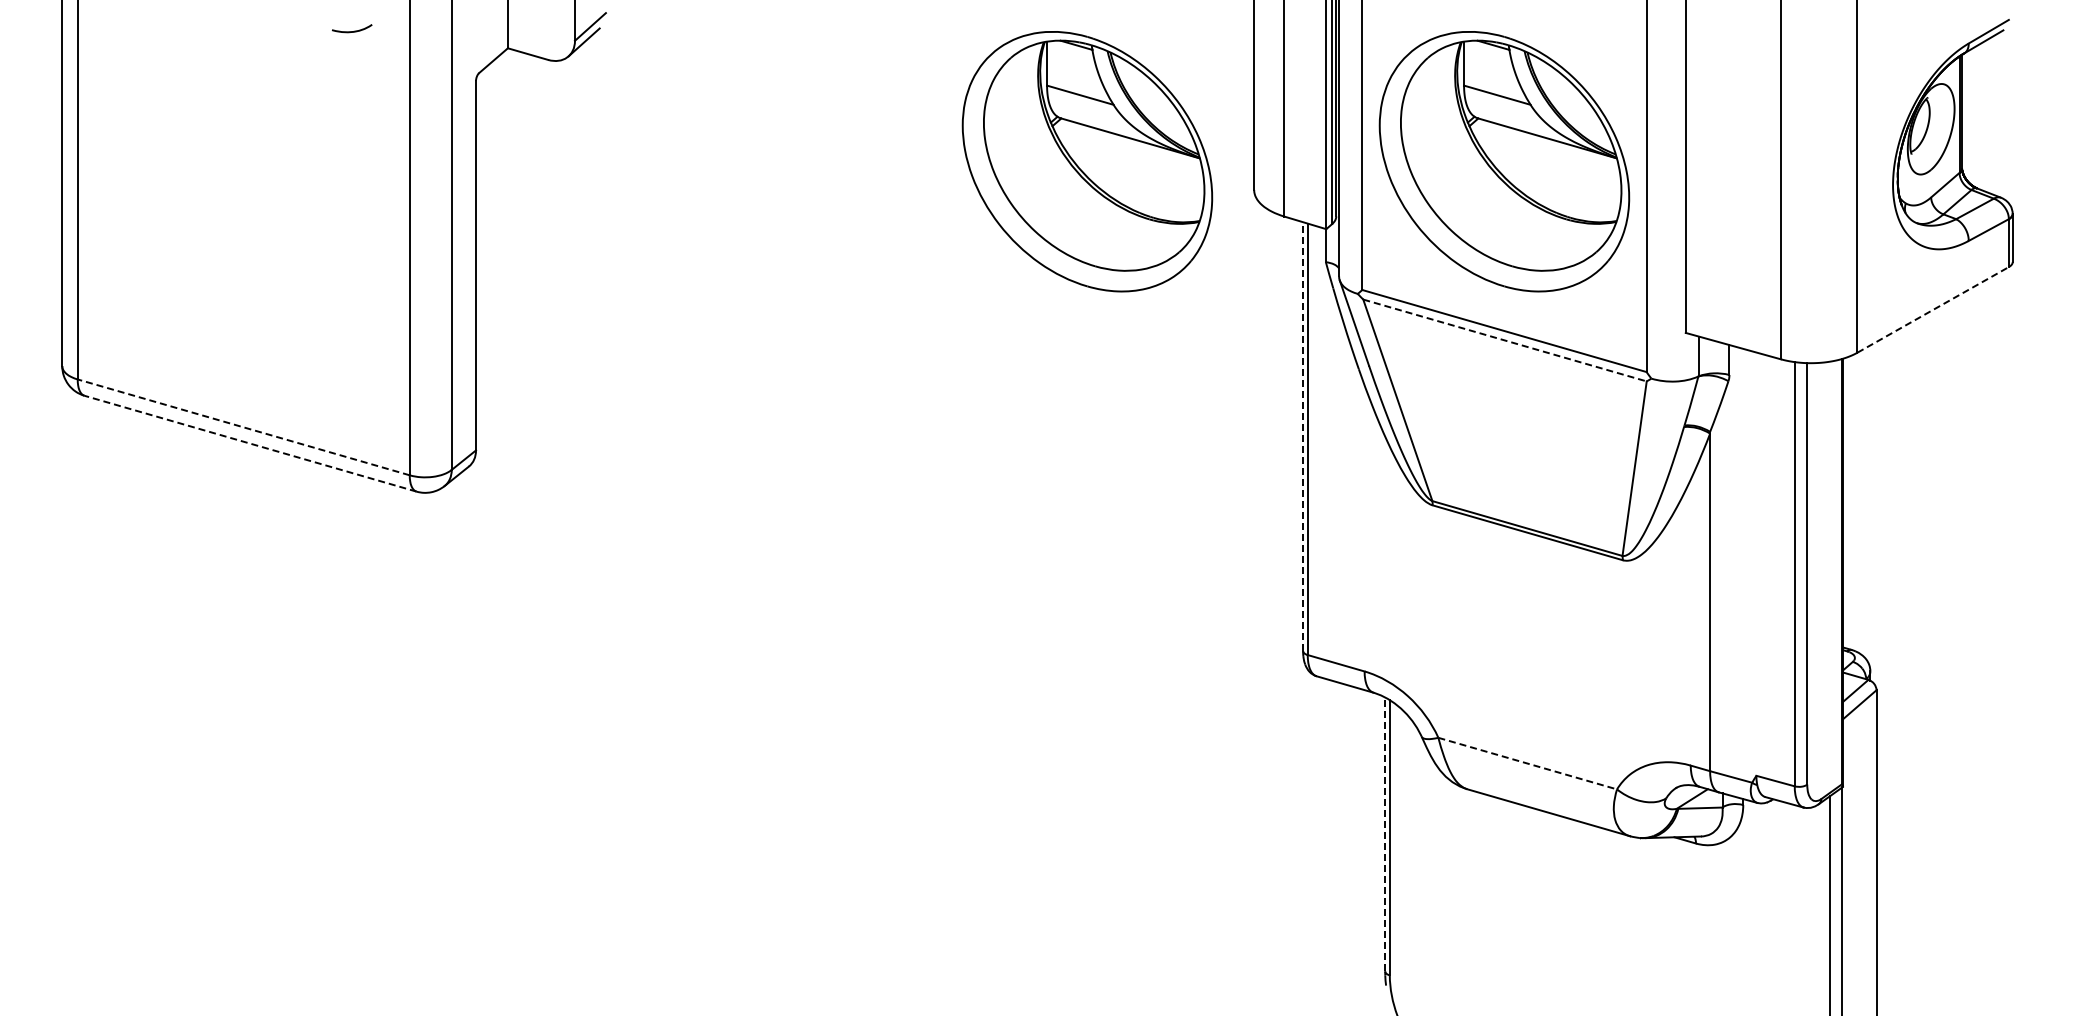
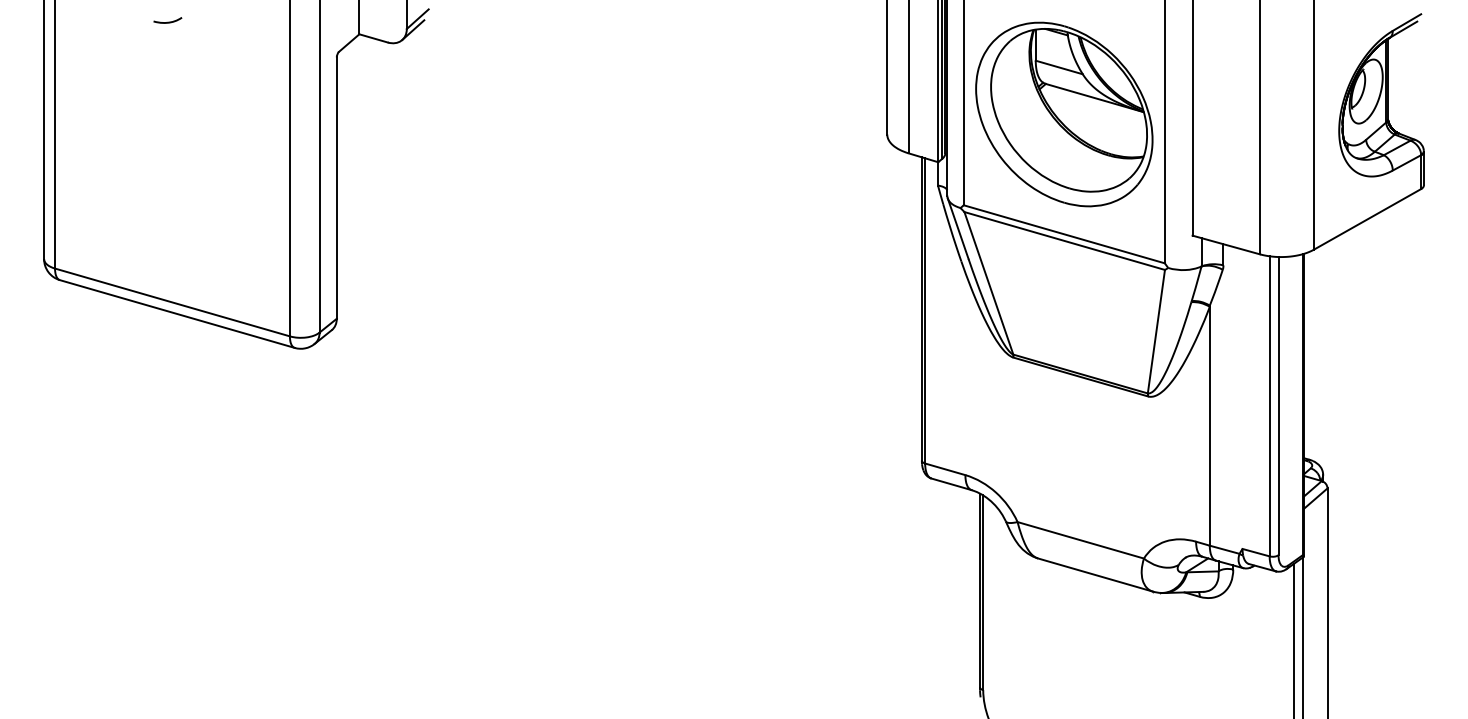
curve: (354, 30) -> (169, 21), moved
part: (1087, 161) -> (769, 114), removed
line: (1933, 309) -> (1367, 219), dashed -> solid
line: (1505, 340) -> (1065, 241), dashed -> solid
line: (243, 427) -> (172, 302), dashed -> solid
line: (1303, 436) -> (922, 308), dashed -> solid
line: (250, 443) -> (177, 313), dashed -> solid
line: (1527, 763) -> (1080, 540), dashed -> solid
line: (1385, 834) -> (980, 590), dashed -> solid

